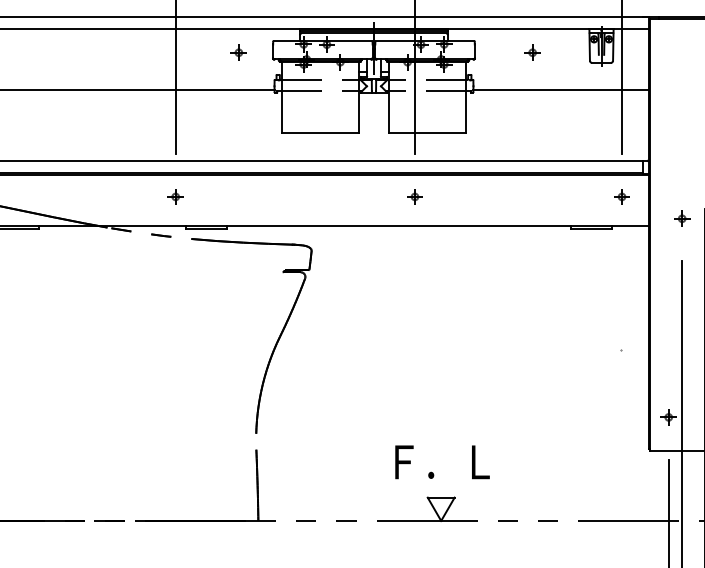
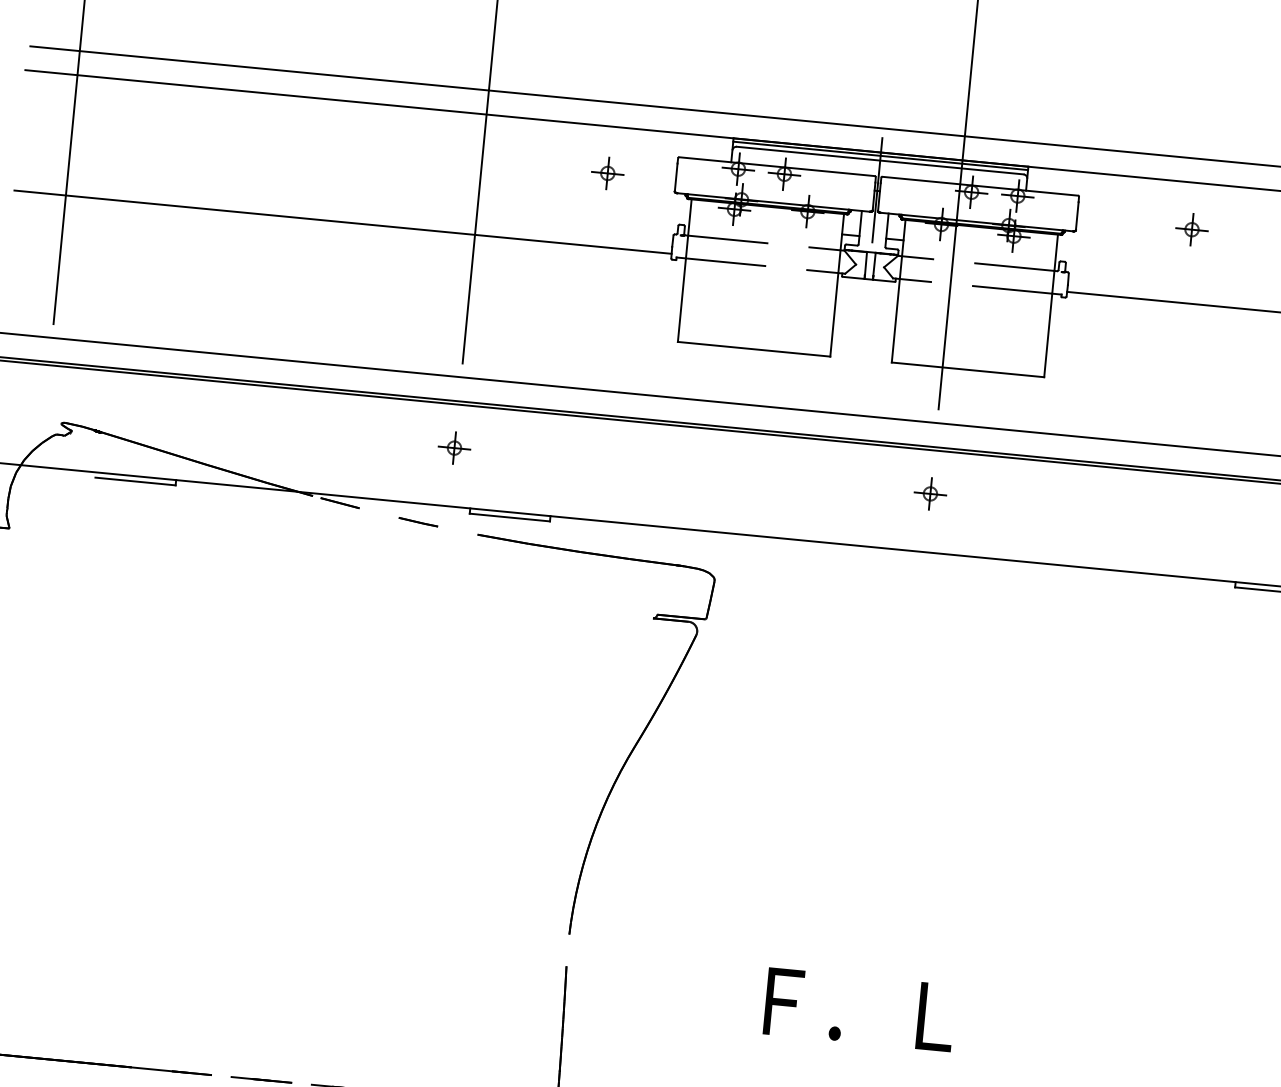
text: (442, 462) -> (859, 1010), moved

